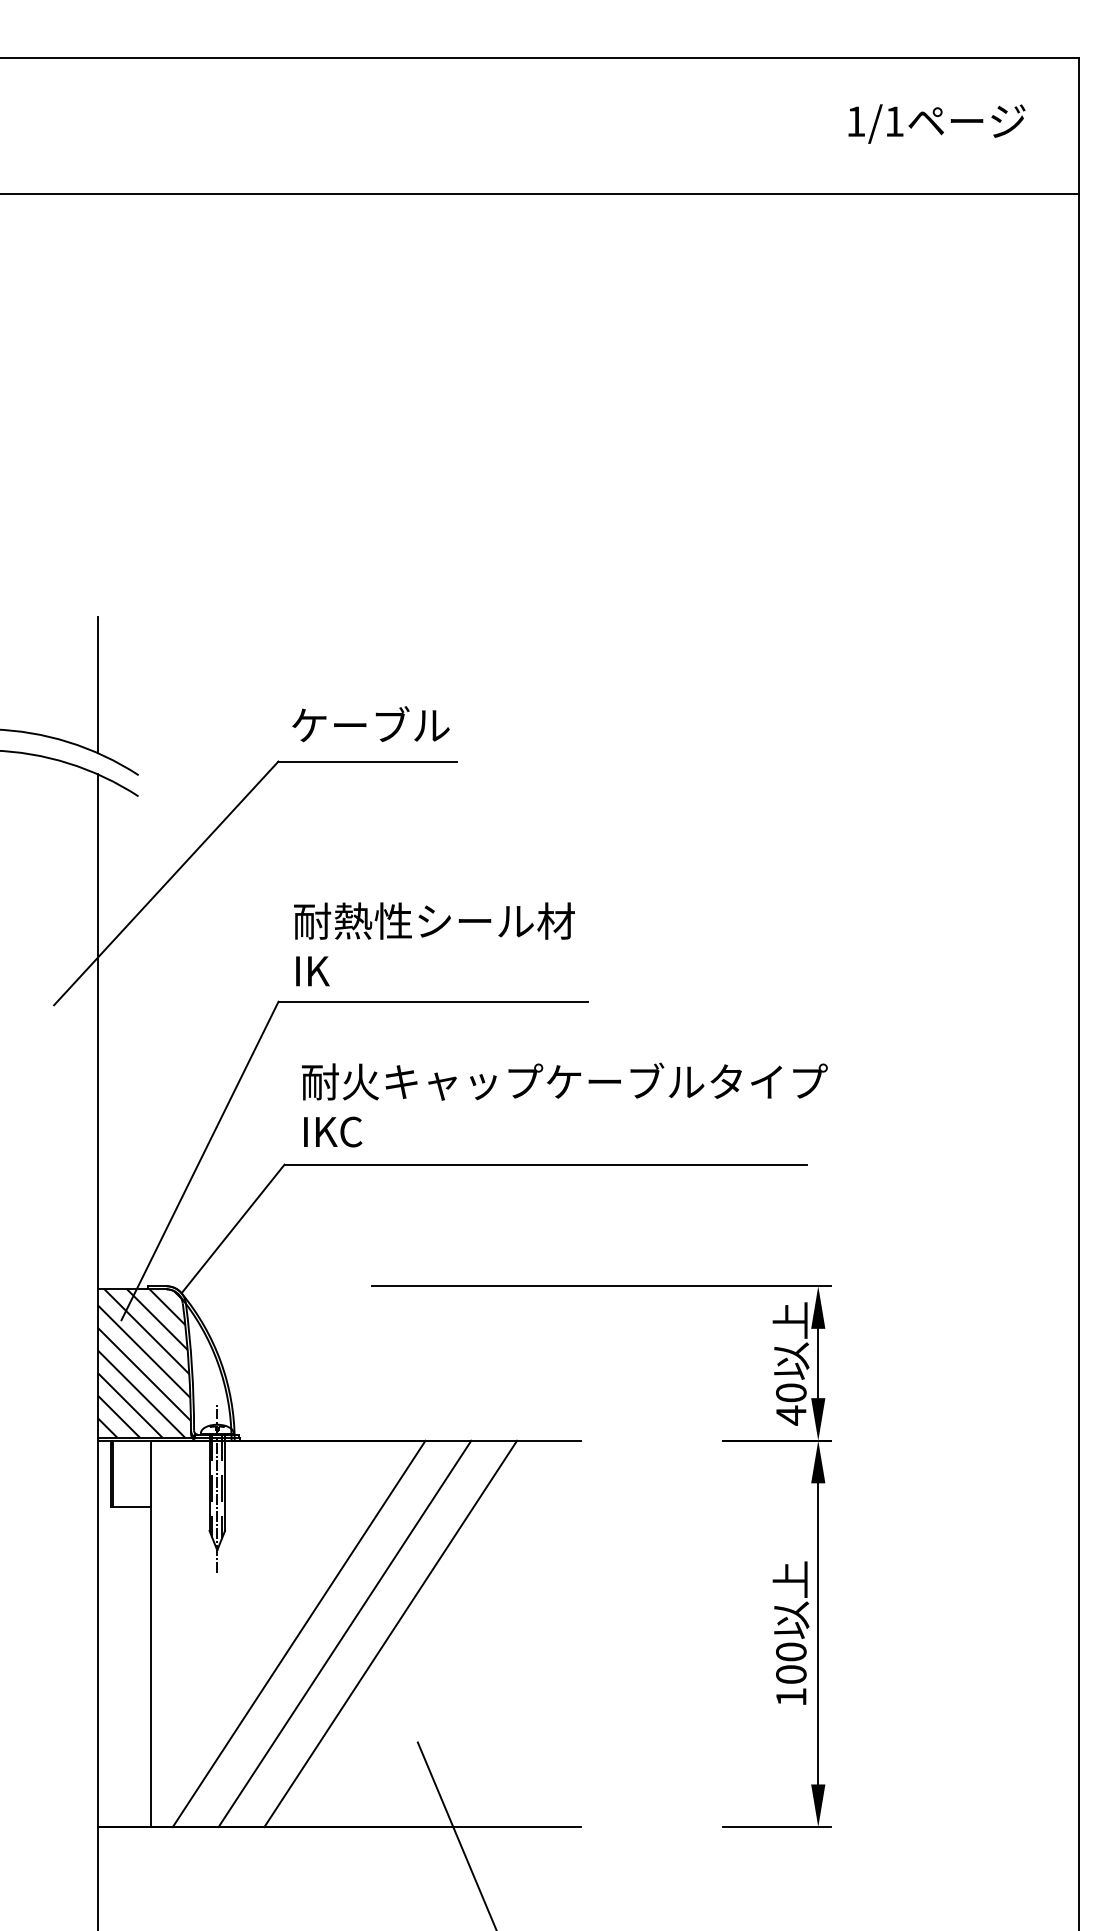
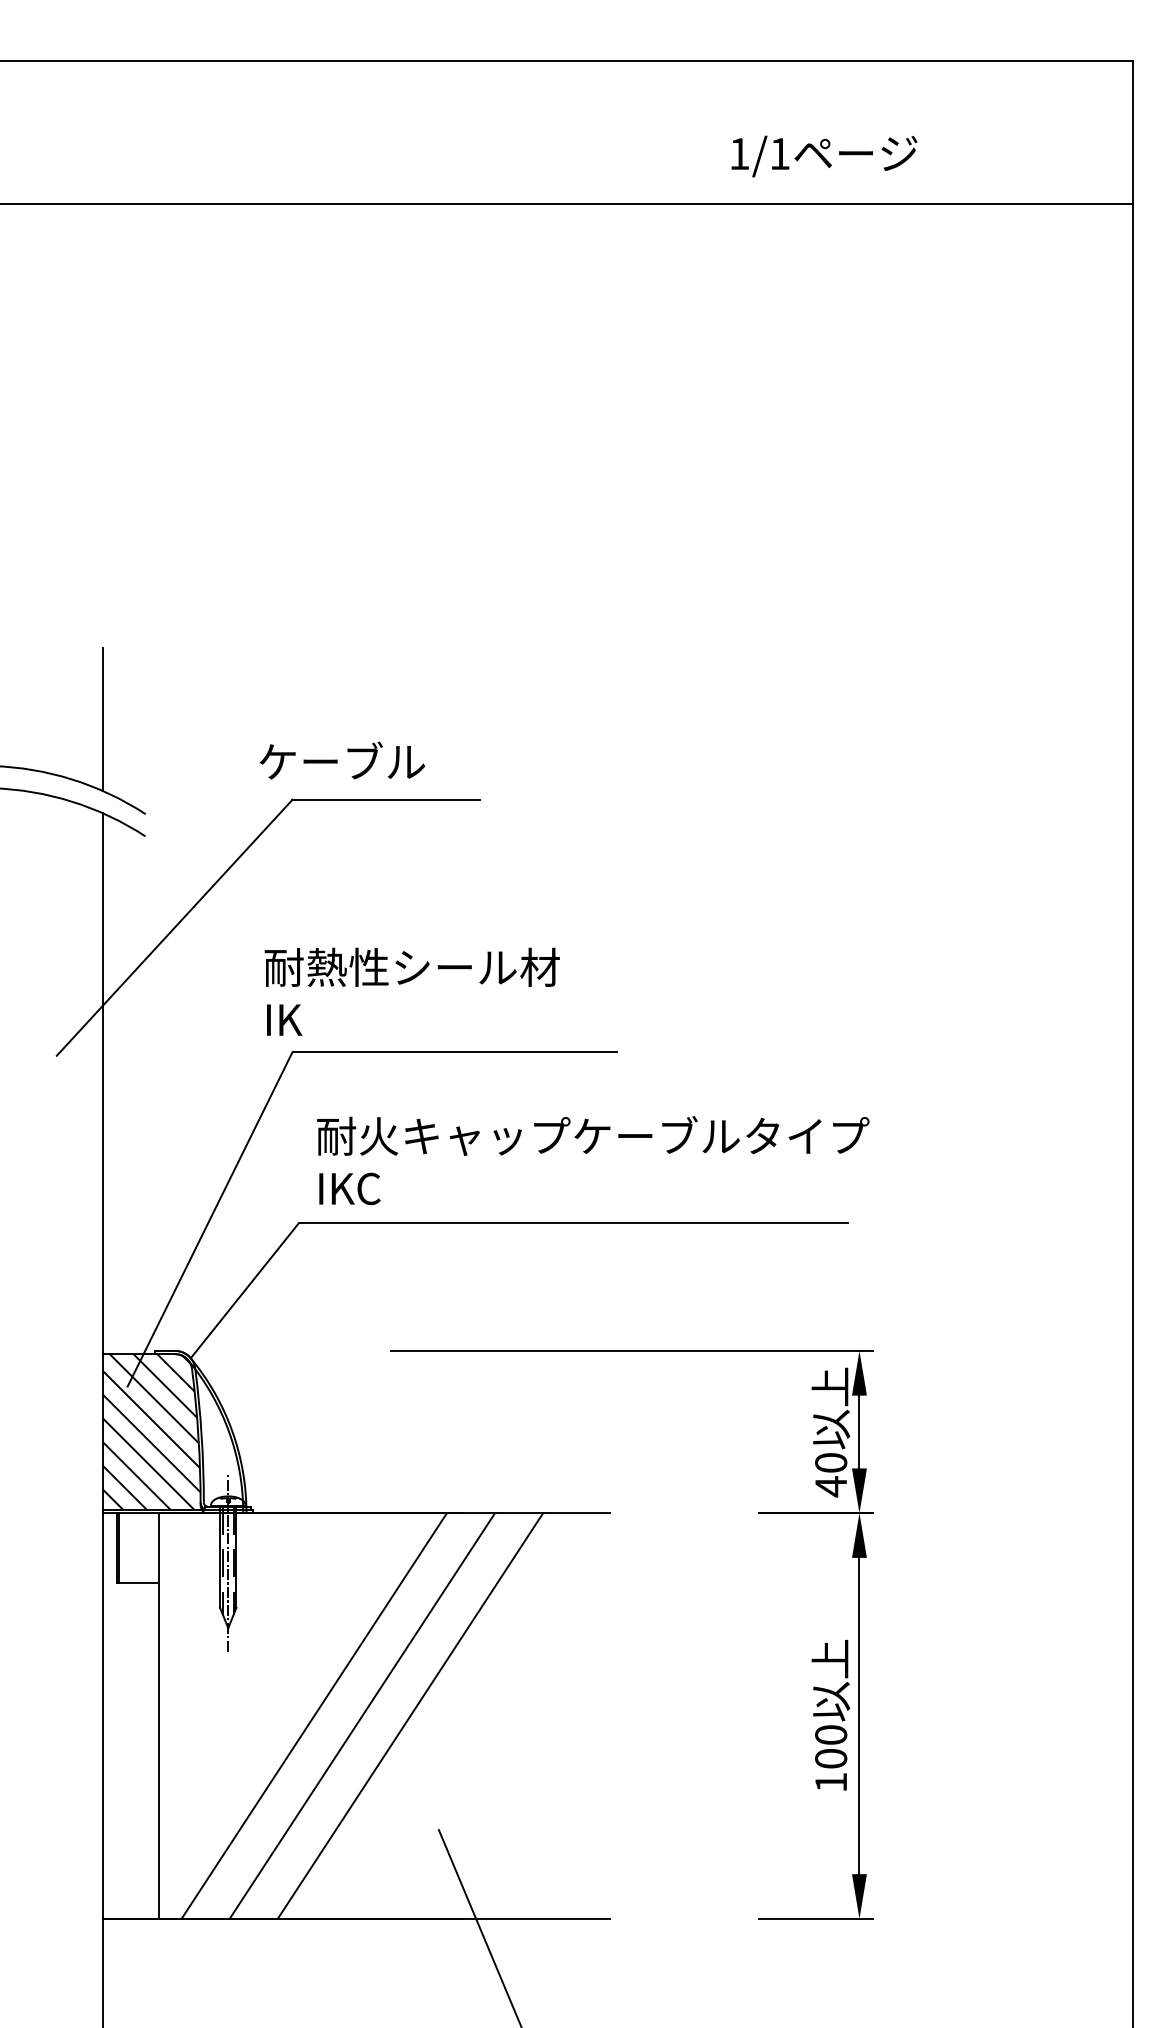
text: (936, 123) -> (823, 155), moved
text: (370, 724) -> (341, 760), moved
text: (434, 944) -> (412, 991), moved

